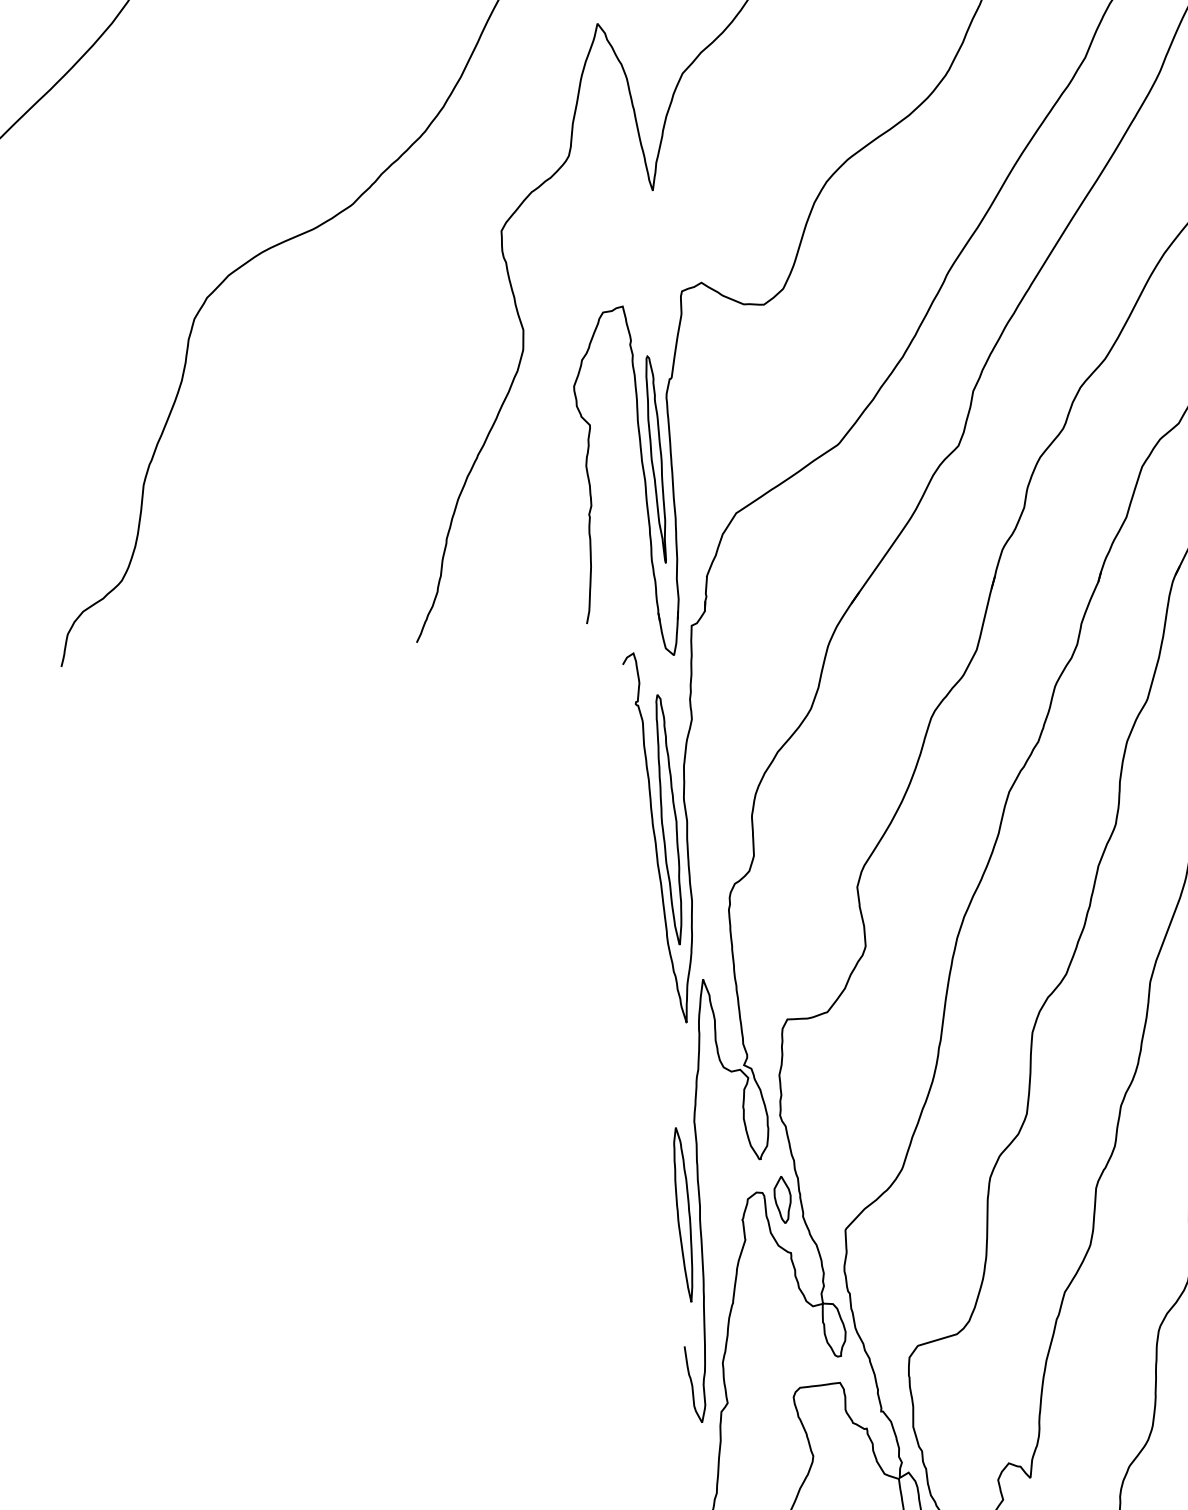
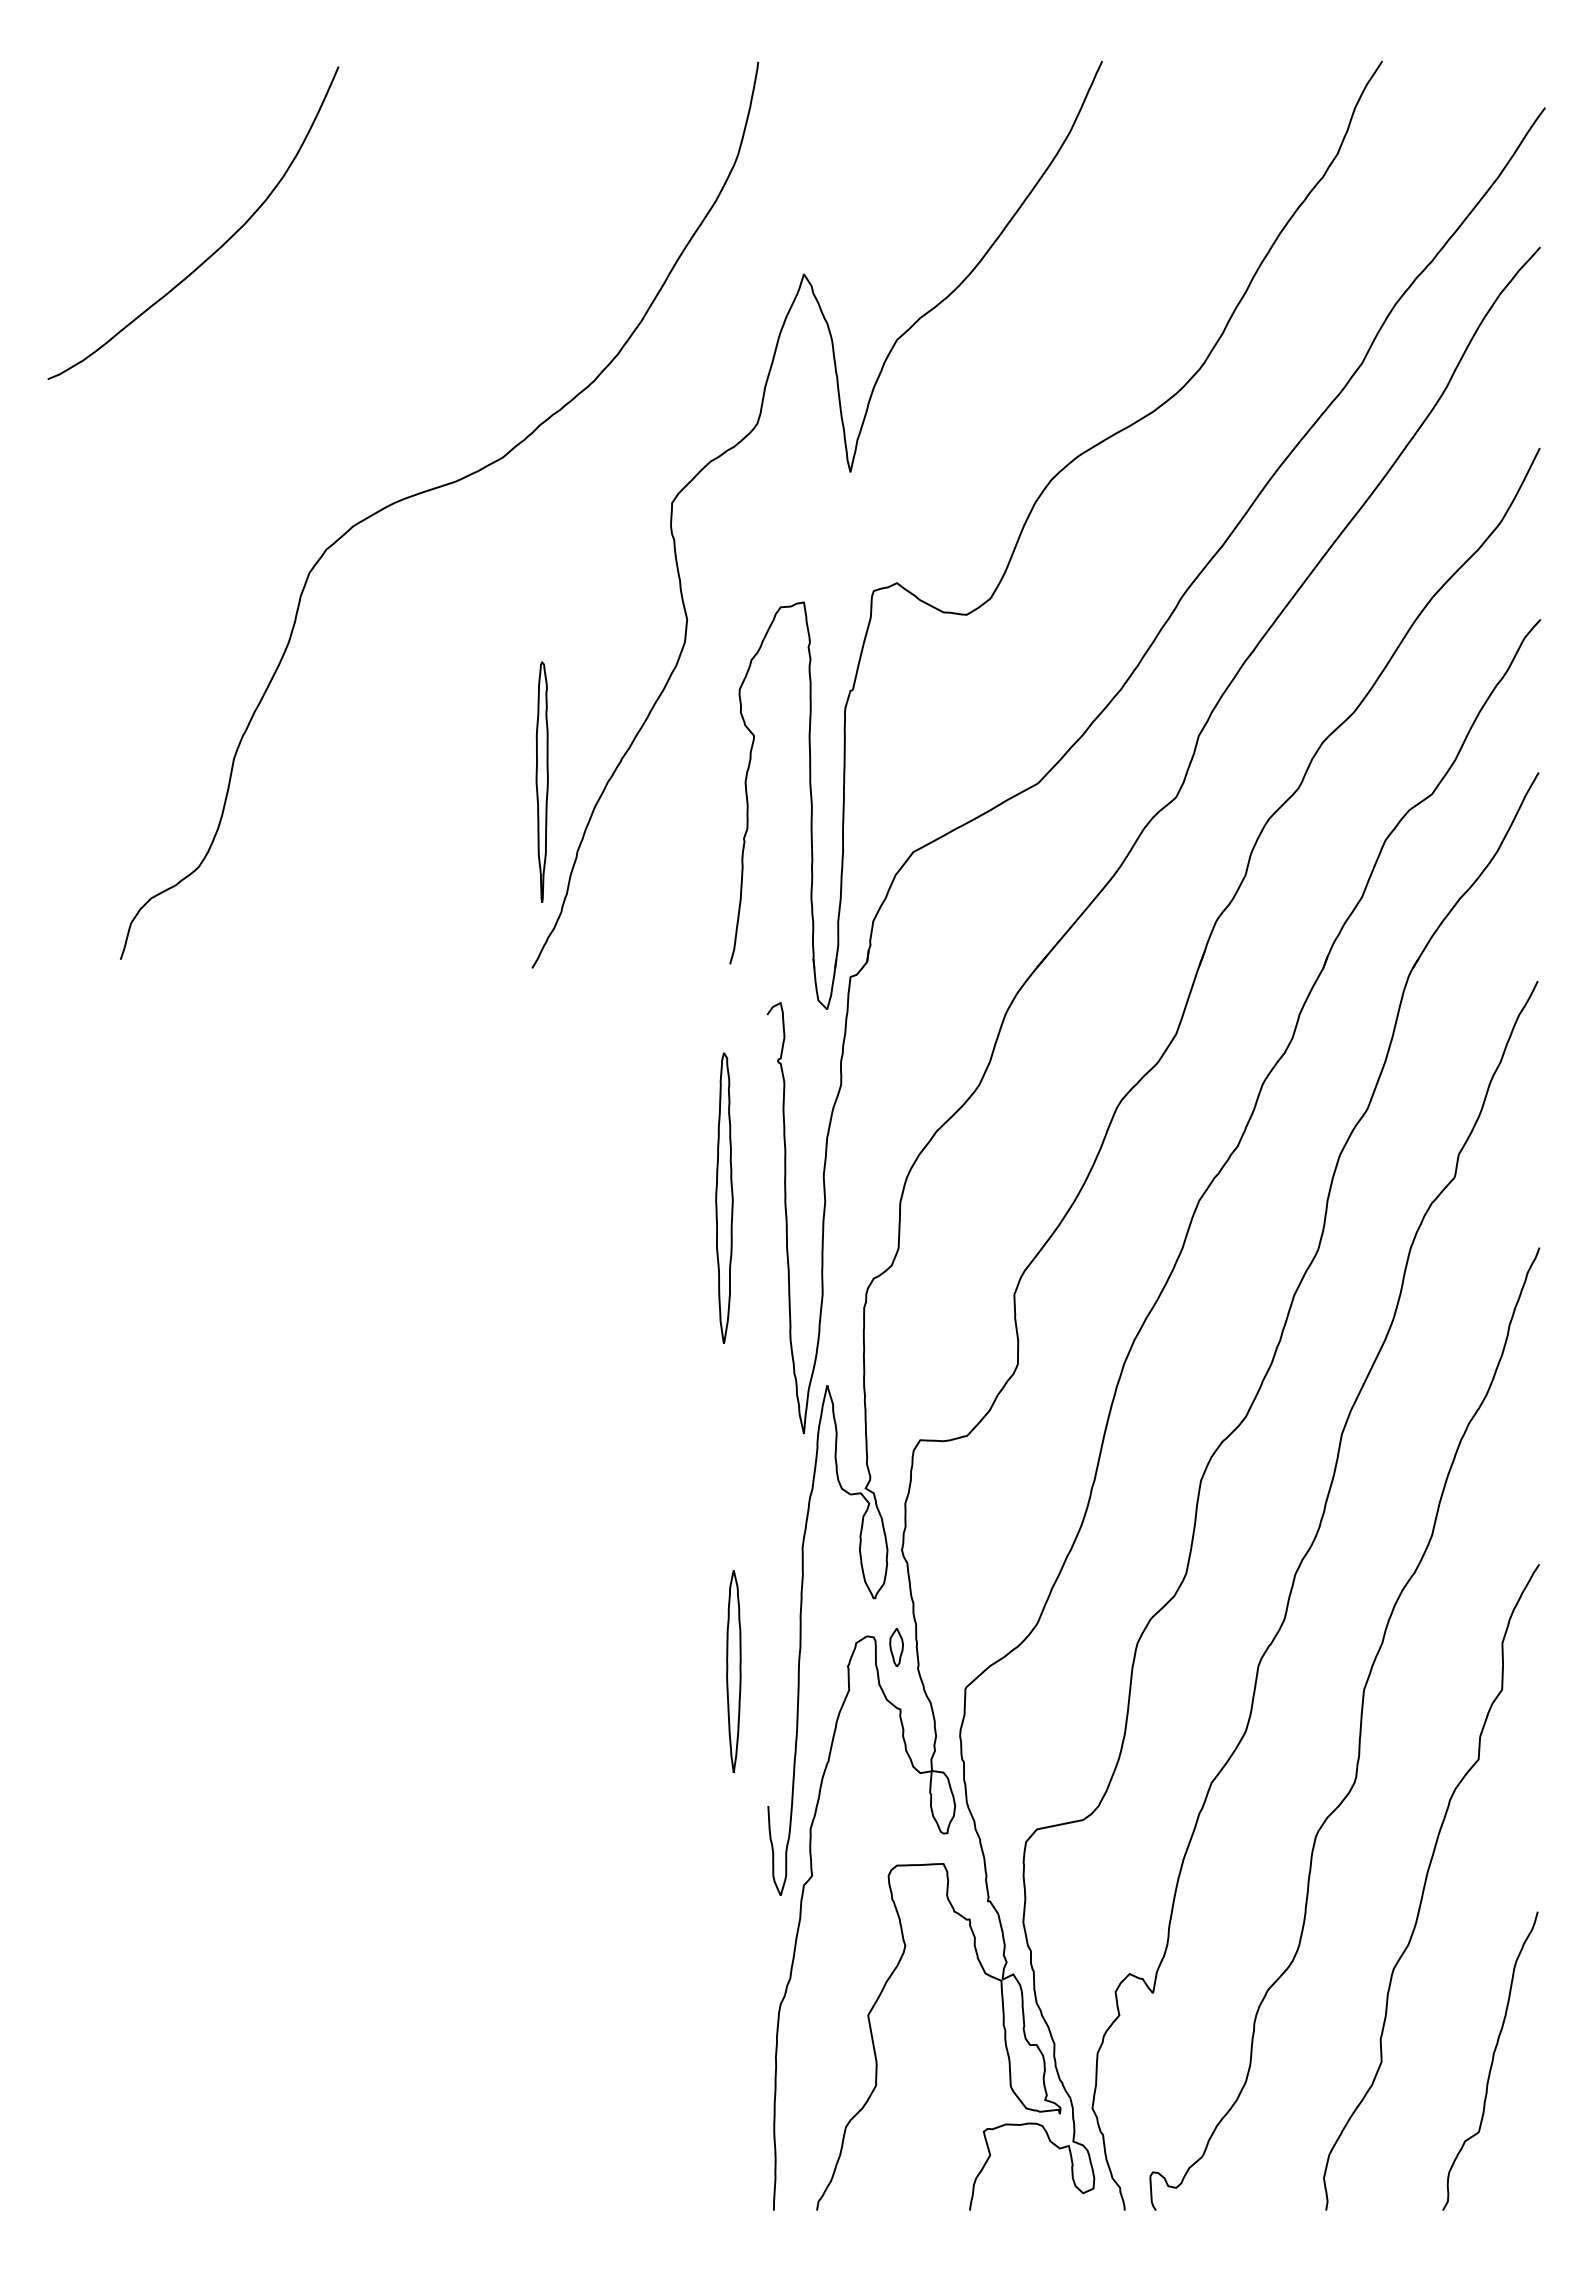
part: (655, 459) -> (541, 781), moved
part: (668, 819) -> (724, 1197), moved
part: (782, 1199) -> (896, 1647), size x0.7
part: (683, 1214) -> (733, 1671), moved

